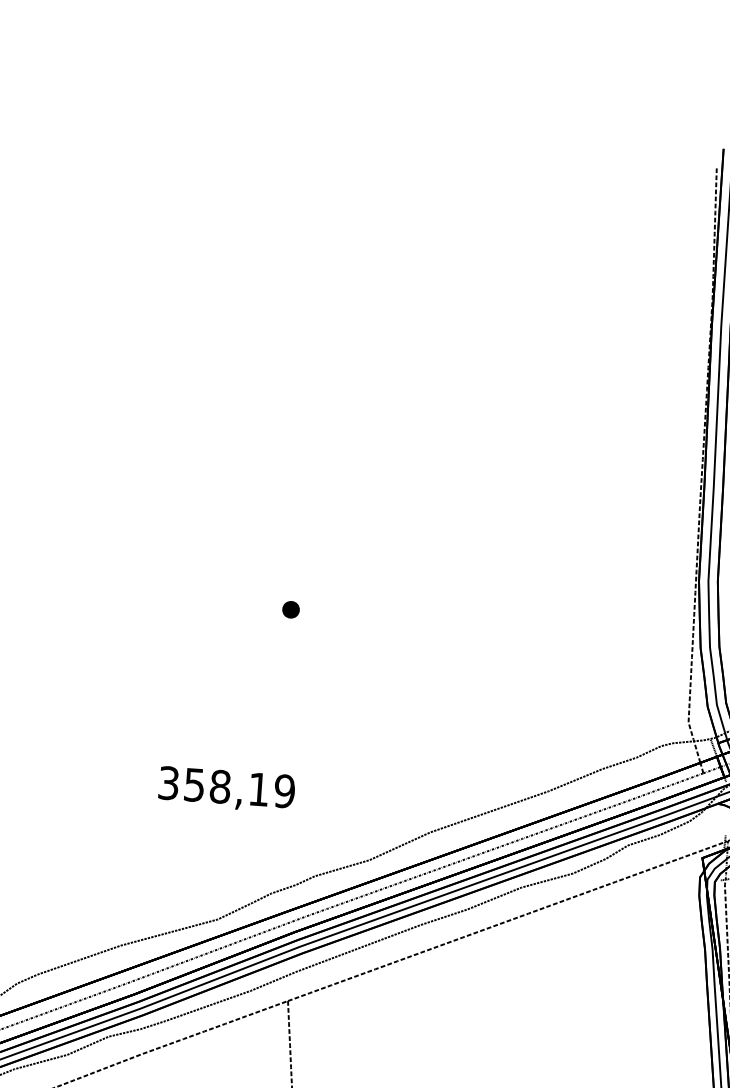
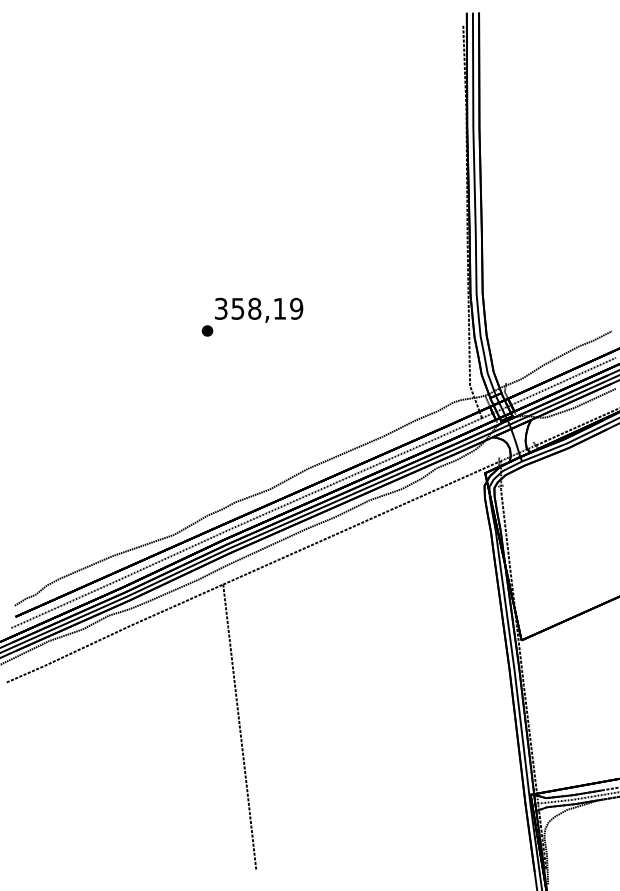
text: (227, 788) -> (259, 309), moved

